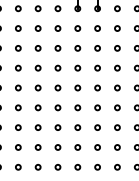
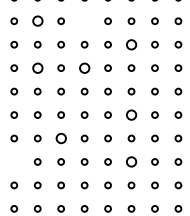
circle: (37, 28) -> (37, 21), size x1.6
circle: (77, 28) -> (84, 21), removed
circle: (117, 48) -> (131, 44), size x1.6
circle: (37, 67) -> (37, 67), size x1.6
circle: (77, 67) -> (84, 67), size x1.6
circle: (117, 107) -> (131, 114), size x1.6
circle: (57, 127) -> (60, 138), size x1.6
circle: (18, 147) -> (14, 161), removed
circle: (117, 147) -> (131, 161), size x1.6

